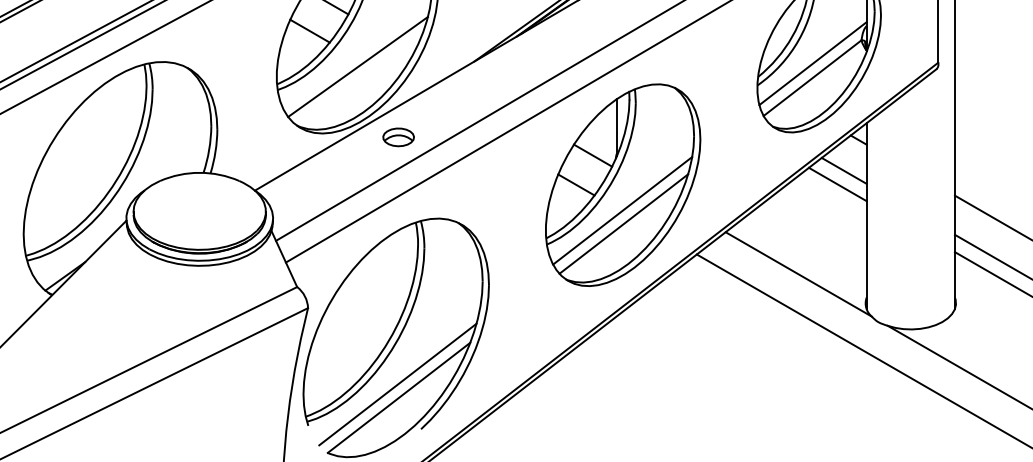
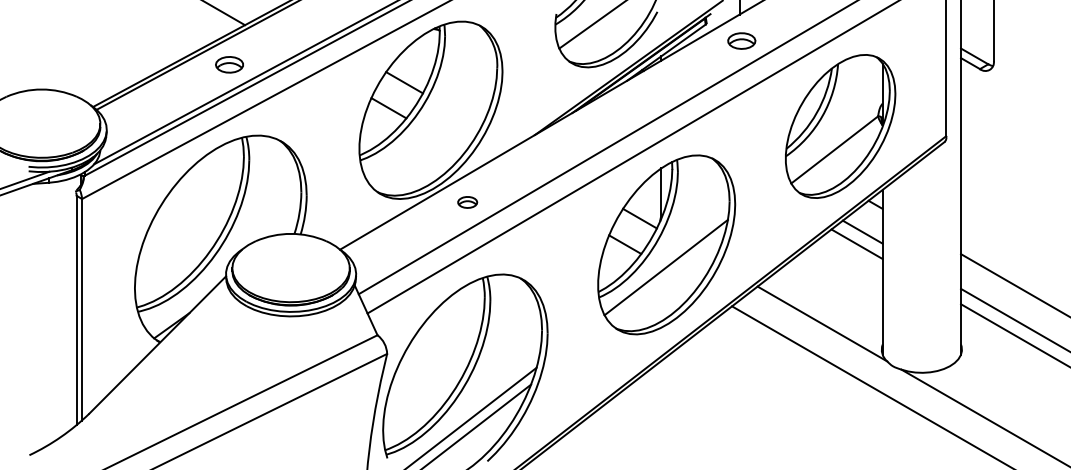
line: (812, 63) -> (834, 136), removed
line: (358, 66) -> (431, 139), removed
part: (398, 137) -> (467, 202), size x0.7
line: (624, 224) -> (667, 279), removed

